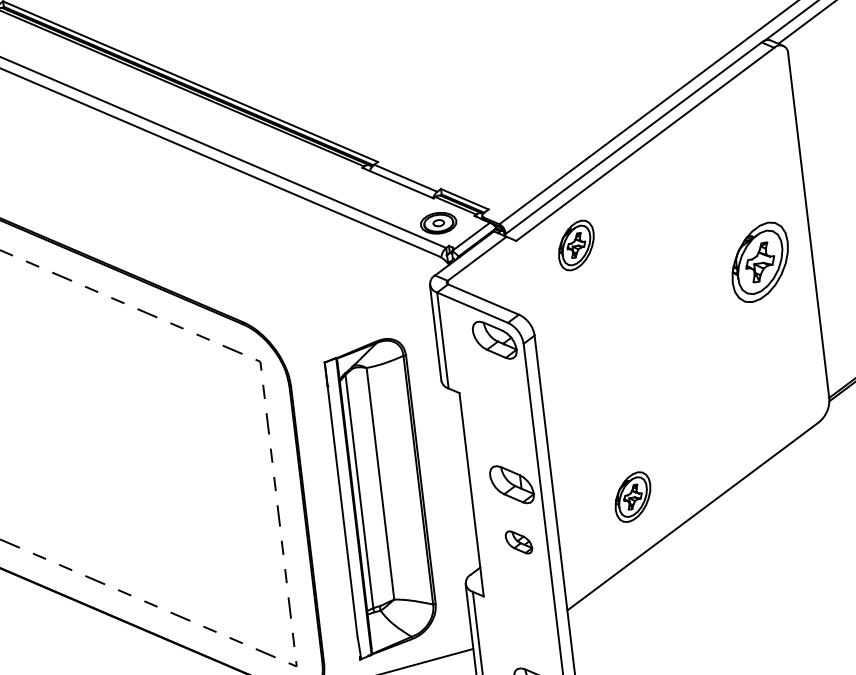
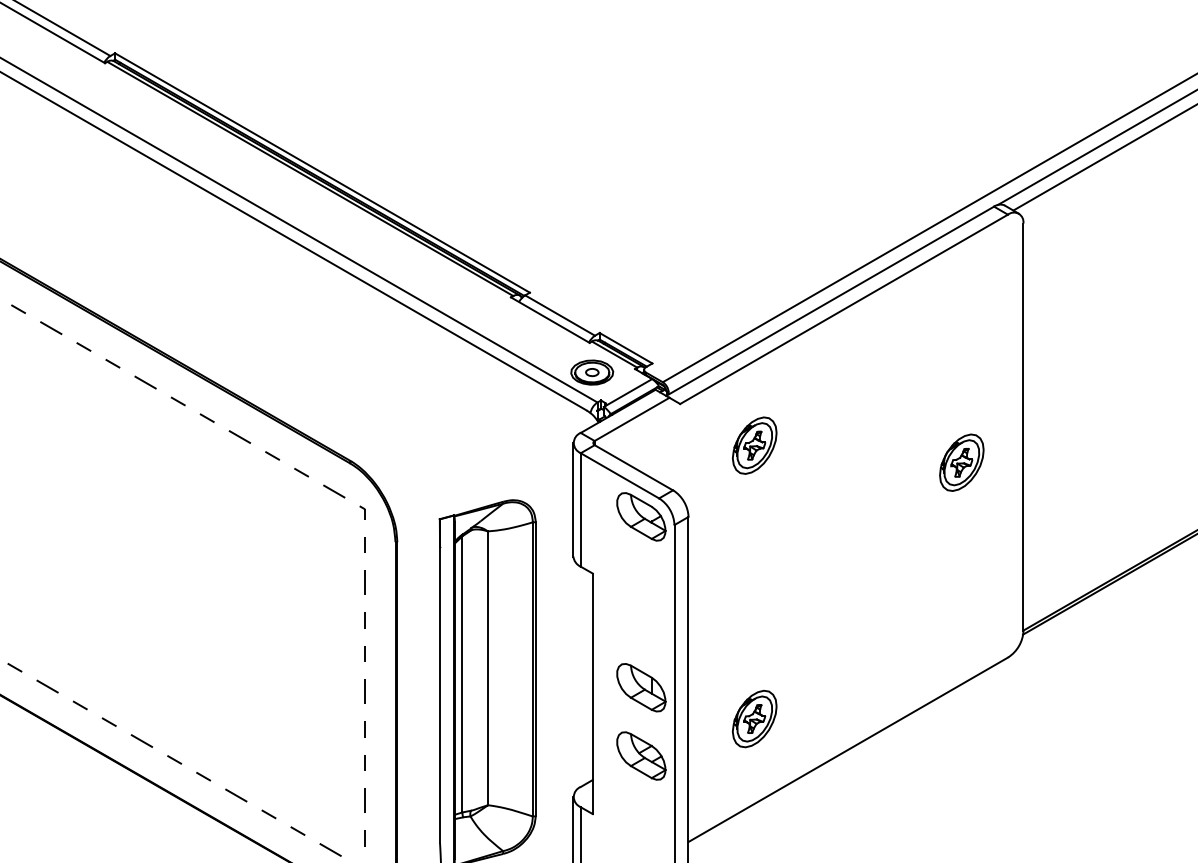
part: (576, 245) -> (754, 445), moved
part: (759, 262) -> (961, 462), size x0.62
part: (632, 496) -> (754, 718), moved
part: (518, 542) -> (641, 755), size x1.67

